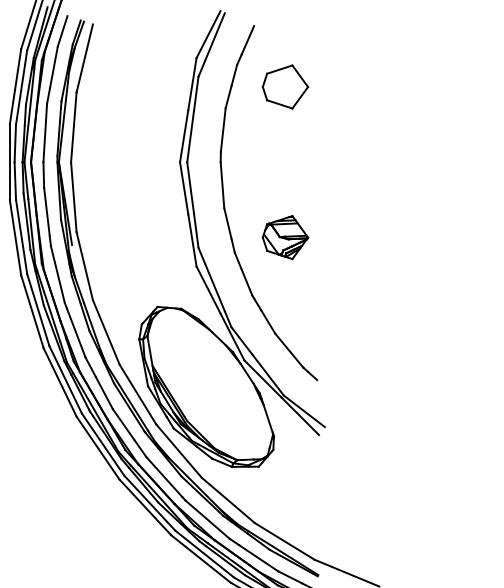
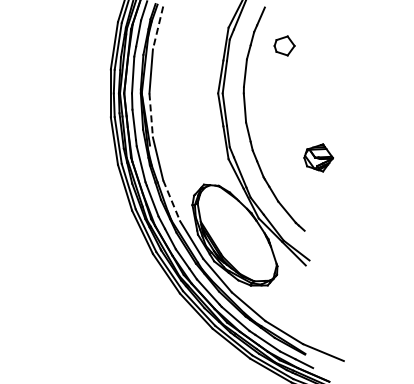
line: (83, 59) -> (157, 28), solid -> dashed
part: (285, 86) -> (284, 45), size x0.7
line: (74, 197) -> (151, 115), solid -> dashed
part: (285, 236) -> (318, 157), moved
line: (106, 333) -> (171, 201), solid -> dashed

